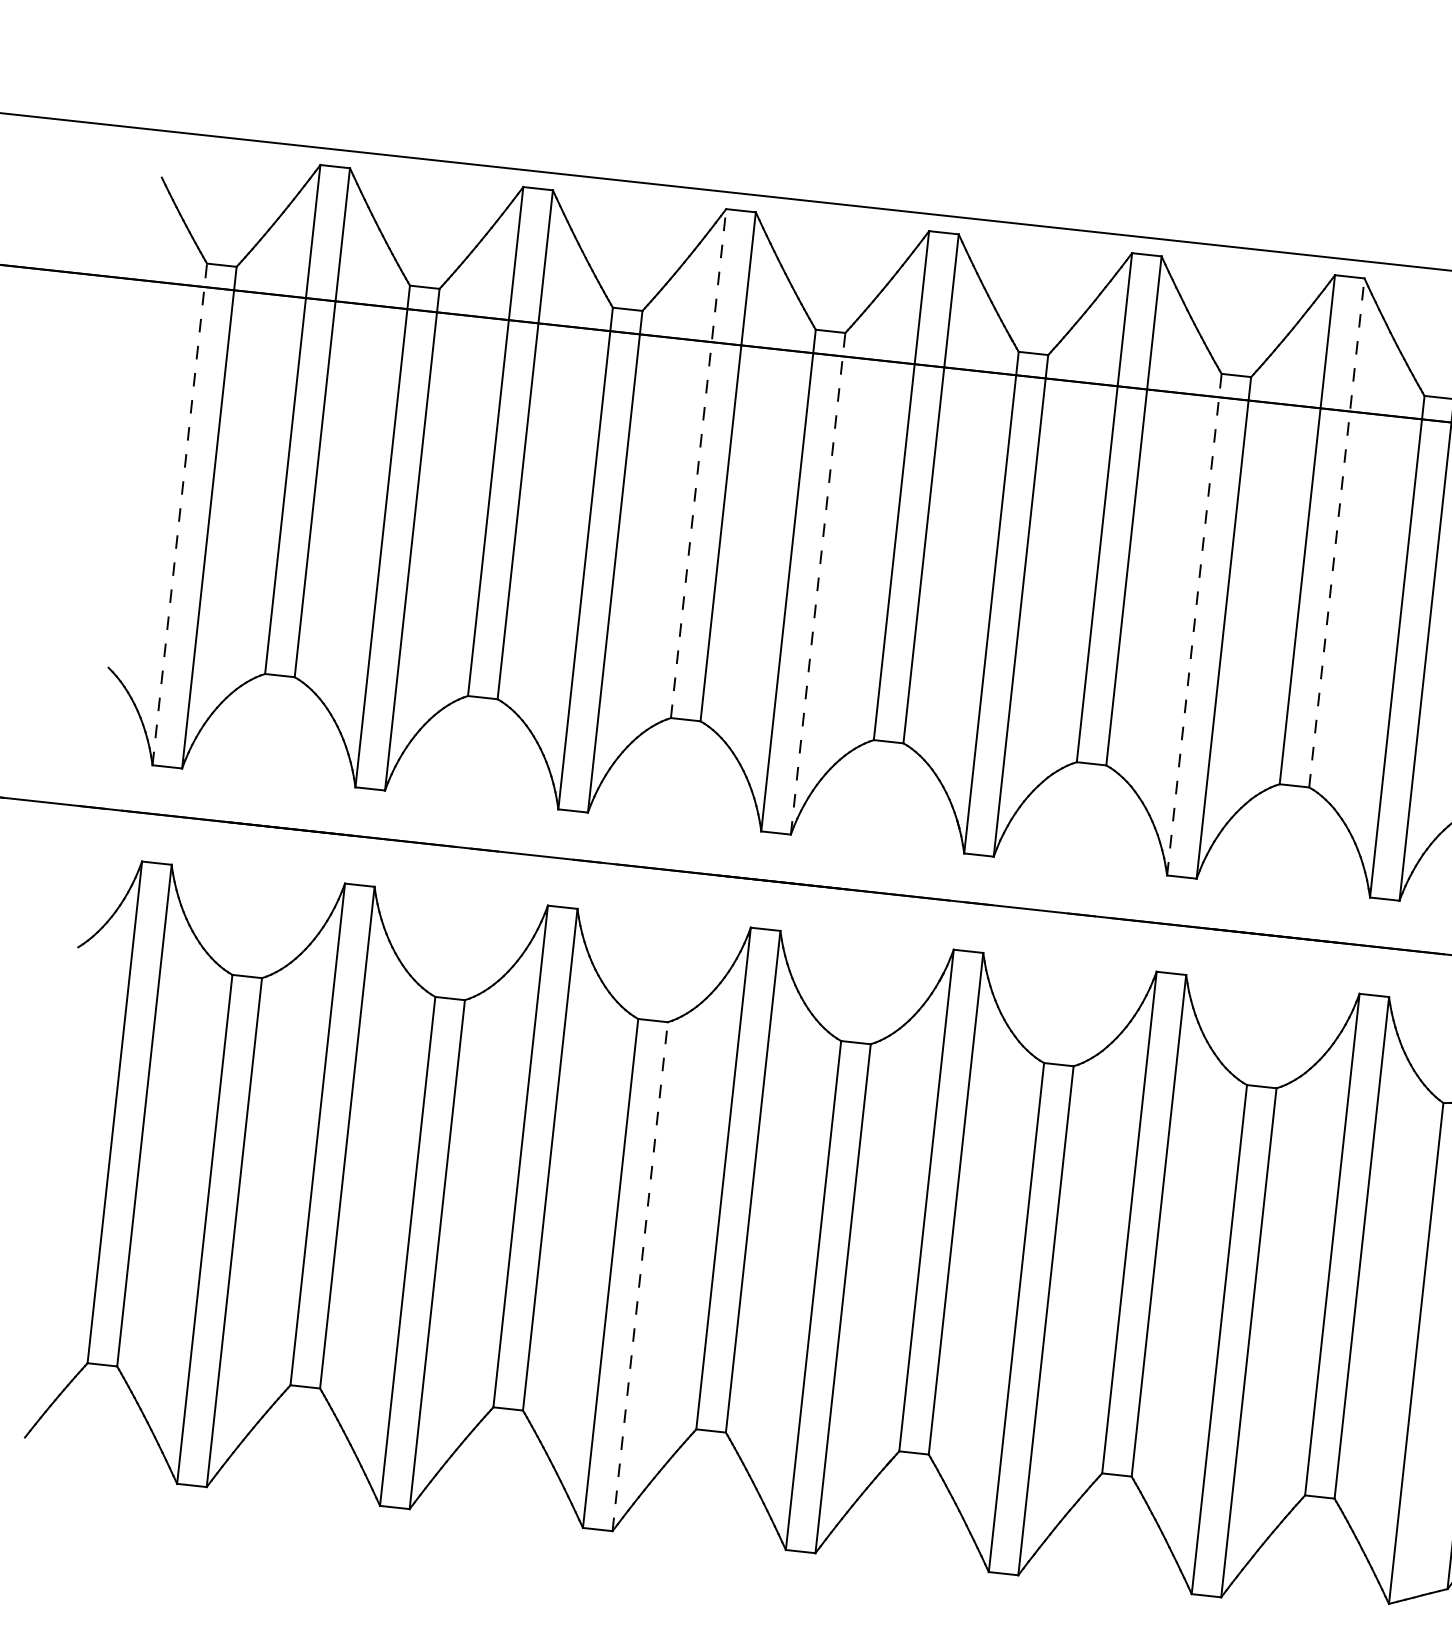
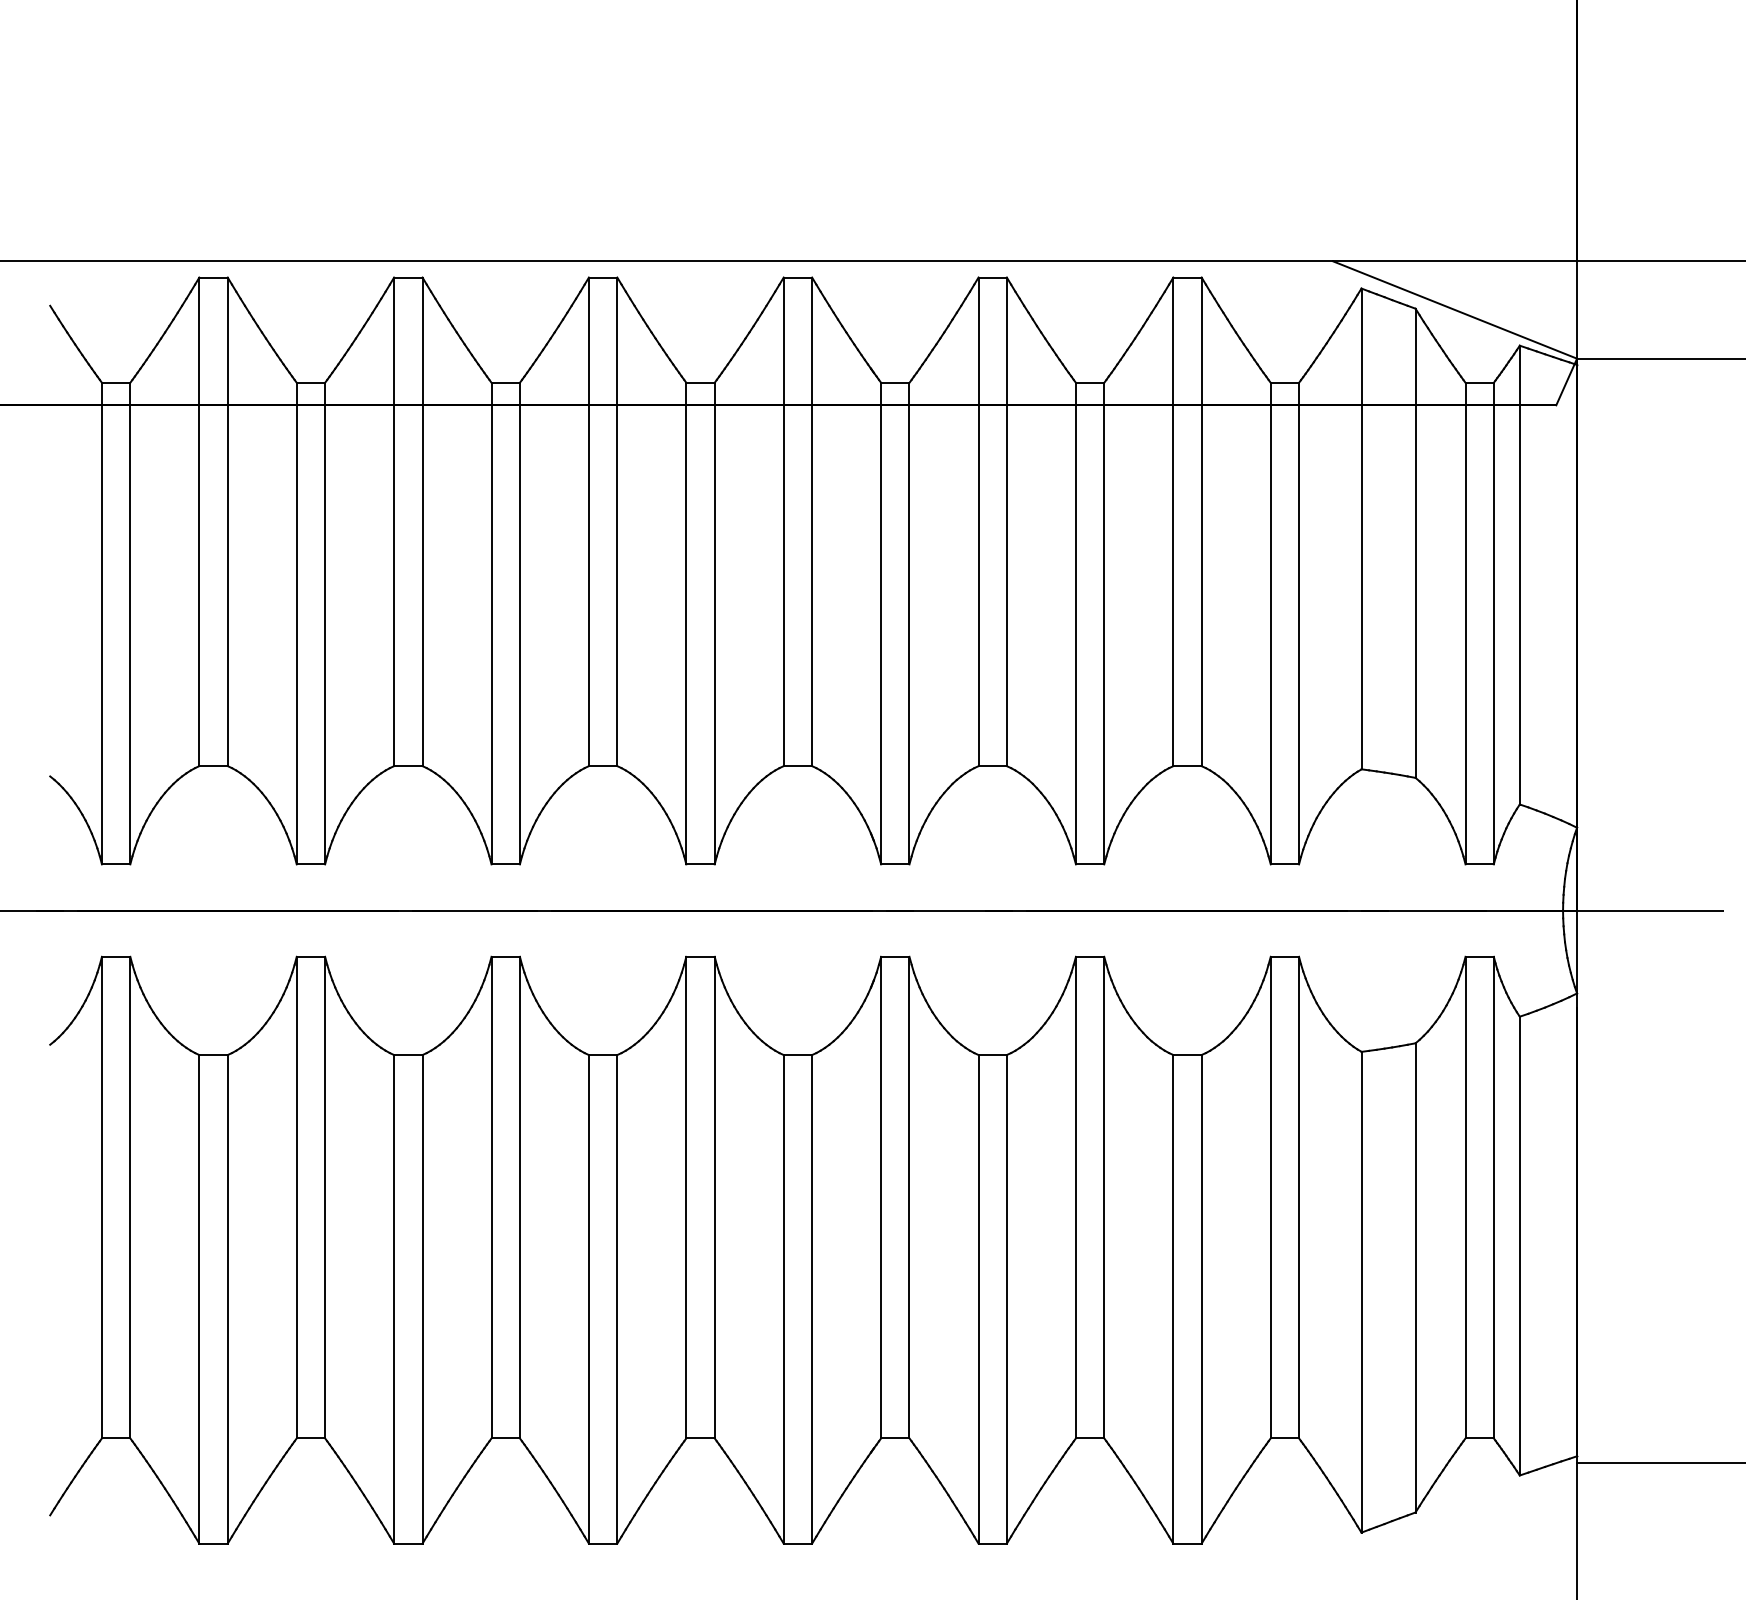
line: (698, 463) -> (588, 521), dashed -> solid
line: (179, 514) -> (101, 623), dashed -> solid
line: (1336, 532) -> (1201, 521), dashed -> solid
line: (817, 583) -> (714, 623), dashed -> solid
line: (1193, 624) -> (1075, 623), dashed -> solid
line: (640, 1275) -> (617, 1298), dashed -> solid

